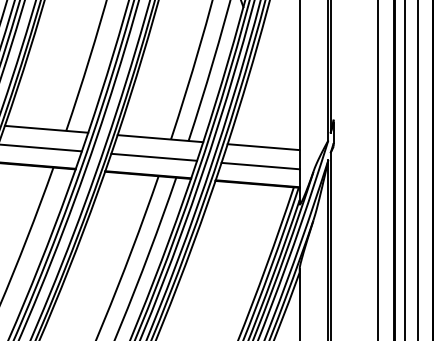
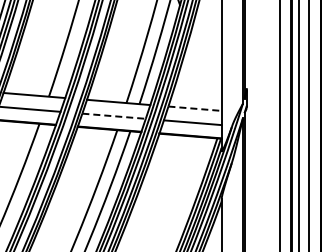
line: (264, 146) -> (195, 108), solid -> dashed
line: (154, 157) -> (114, 116), solid -> dashed

